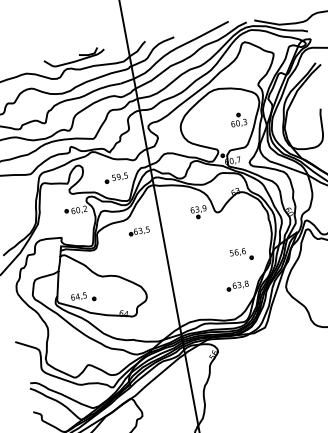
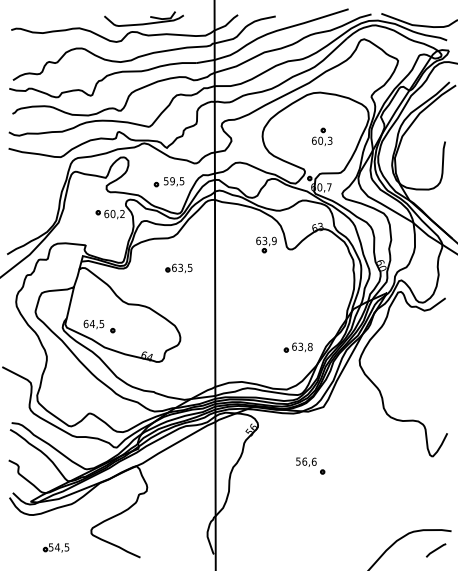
part: (238, 119) -> (322, 136), moved
part: (138, 230) -> (178, 267), moved
part: (241, 254) -> (310, 465), moved

